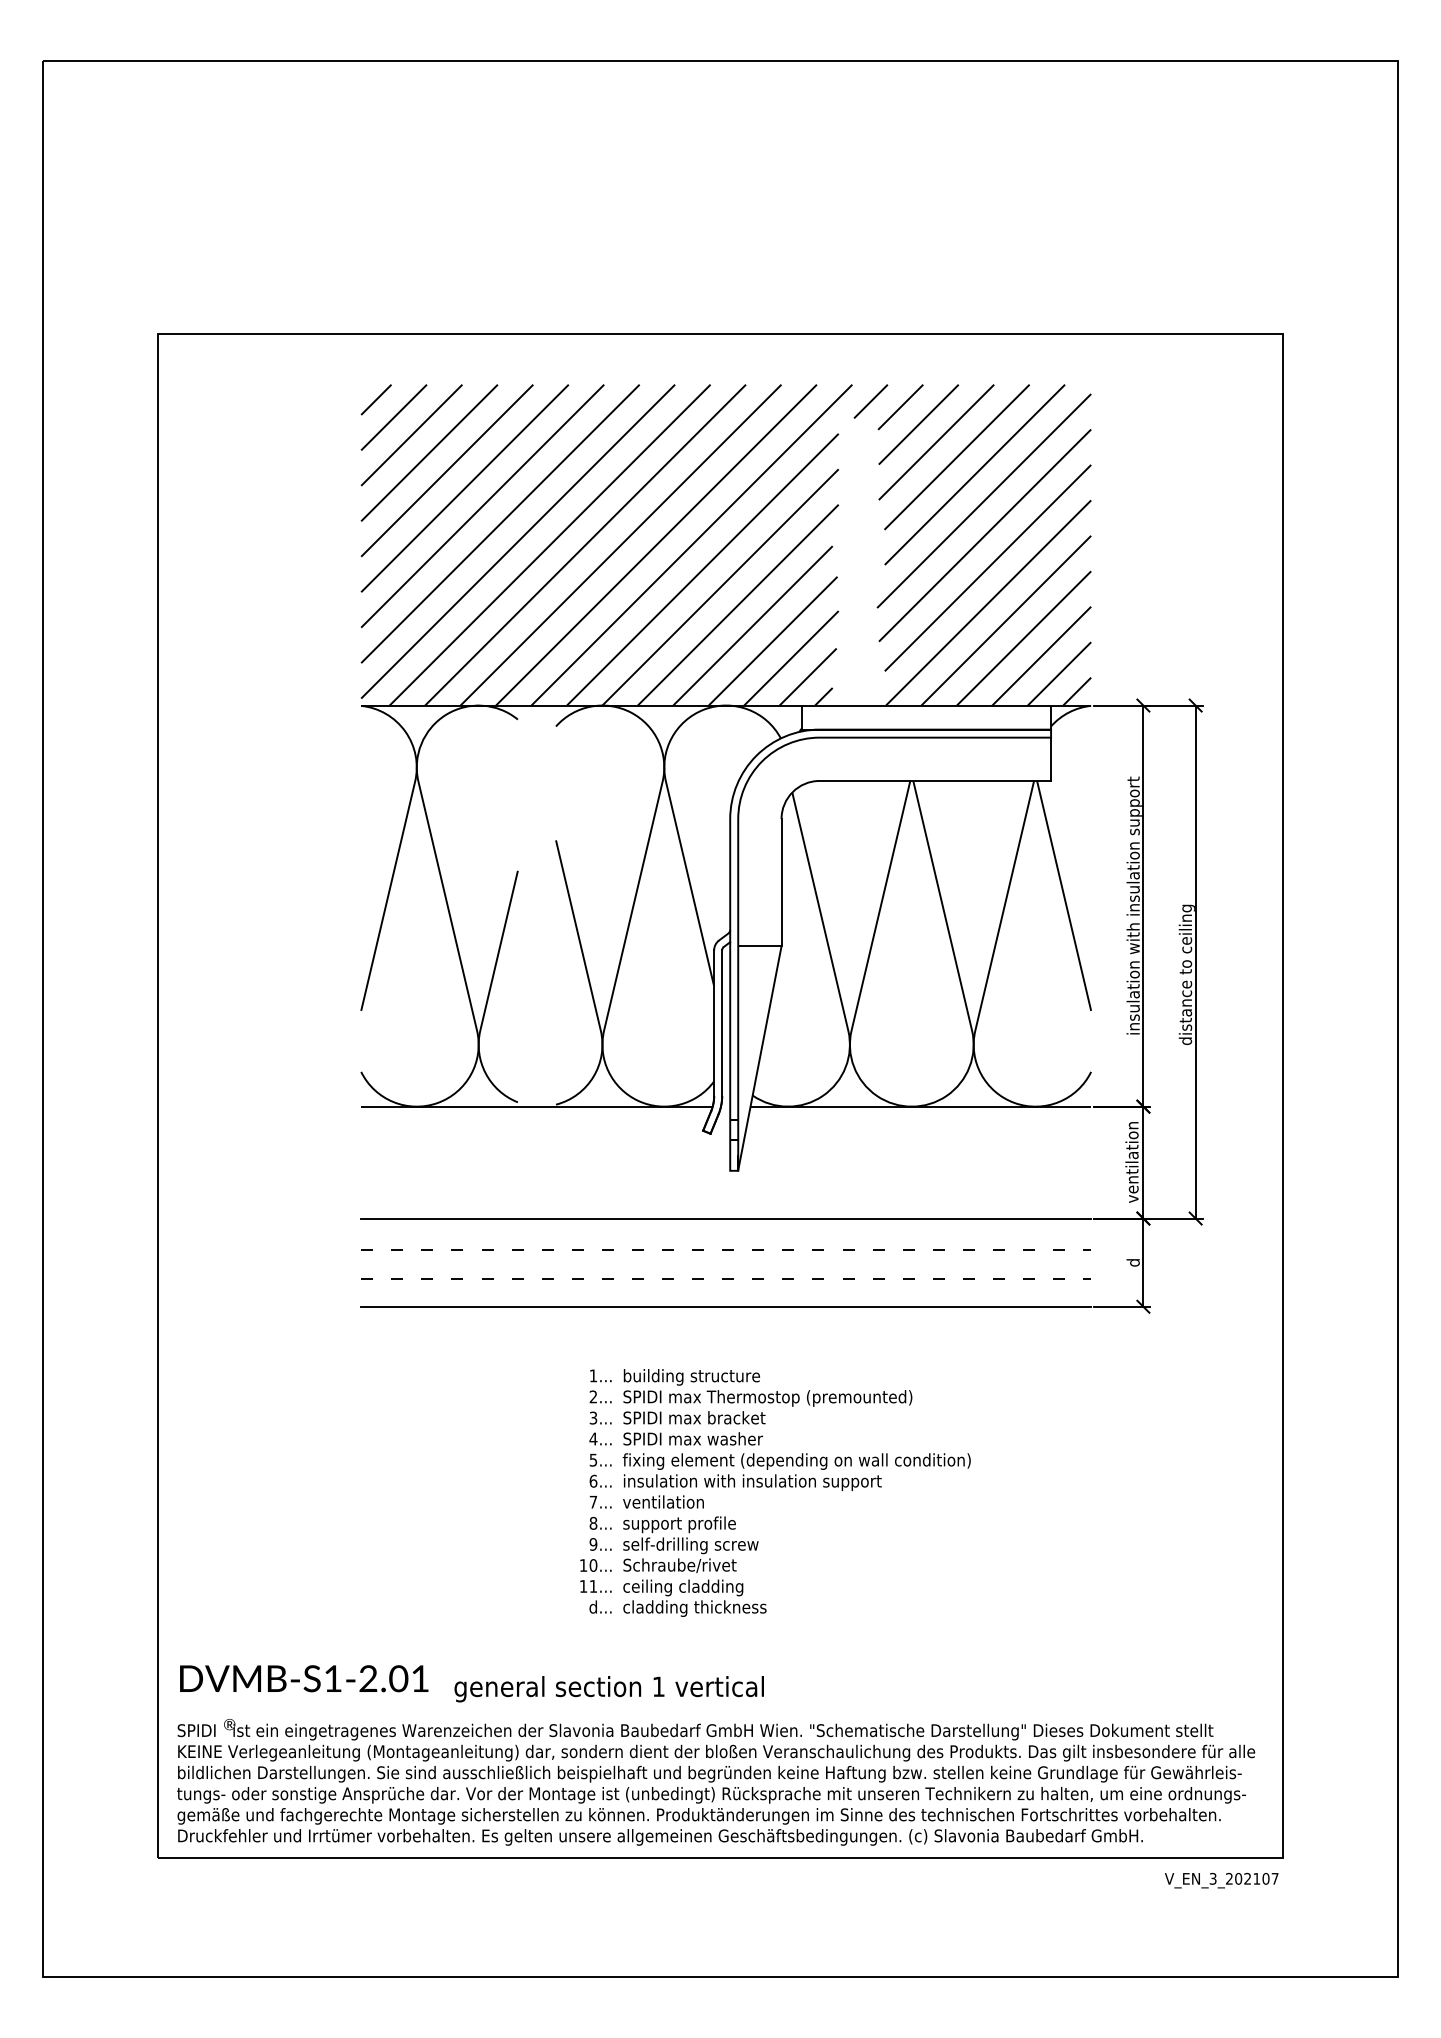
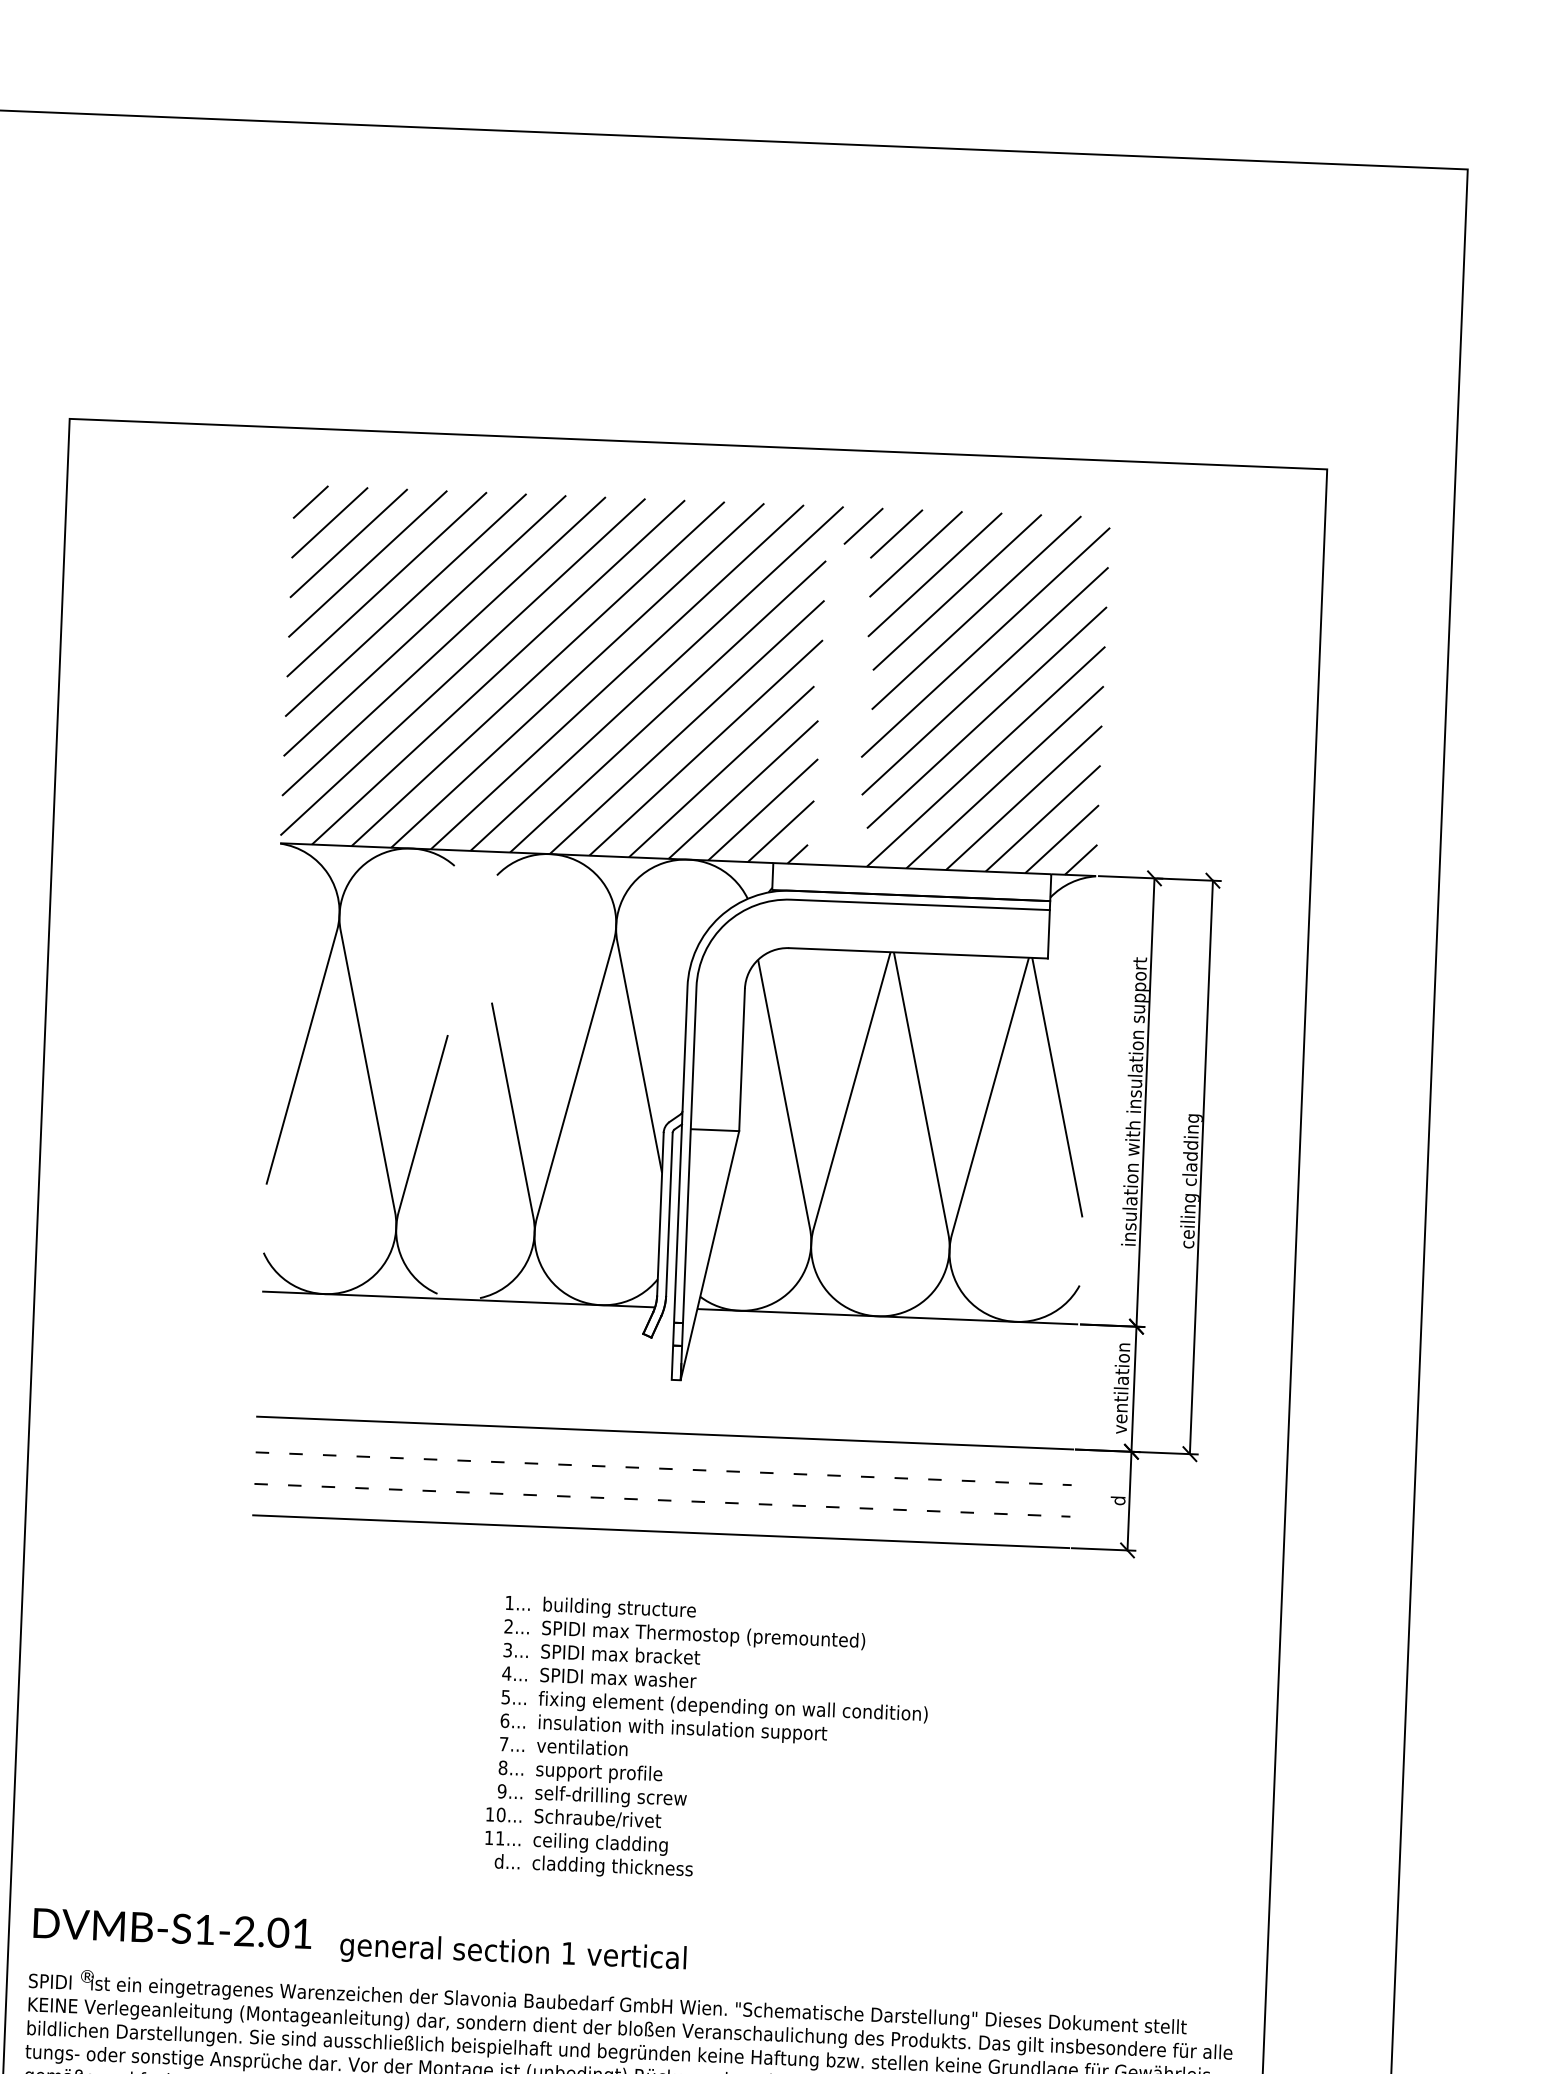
text: (1186, 974) -> (1190, 1180), distance to ceiling -> ceiling cladding

